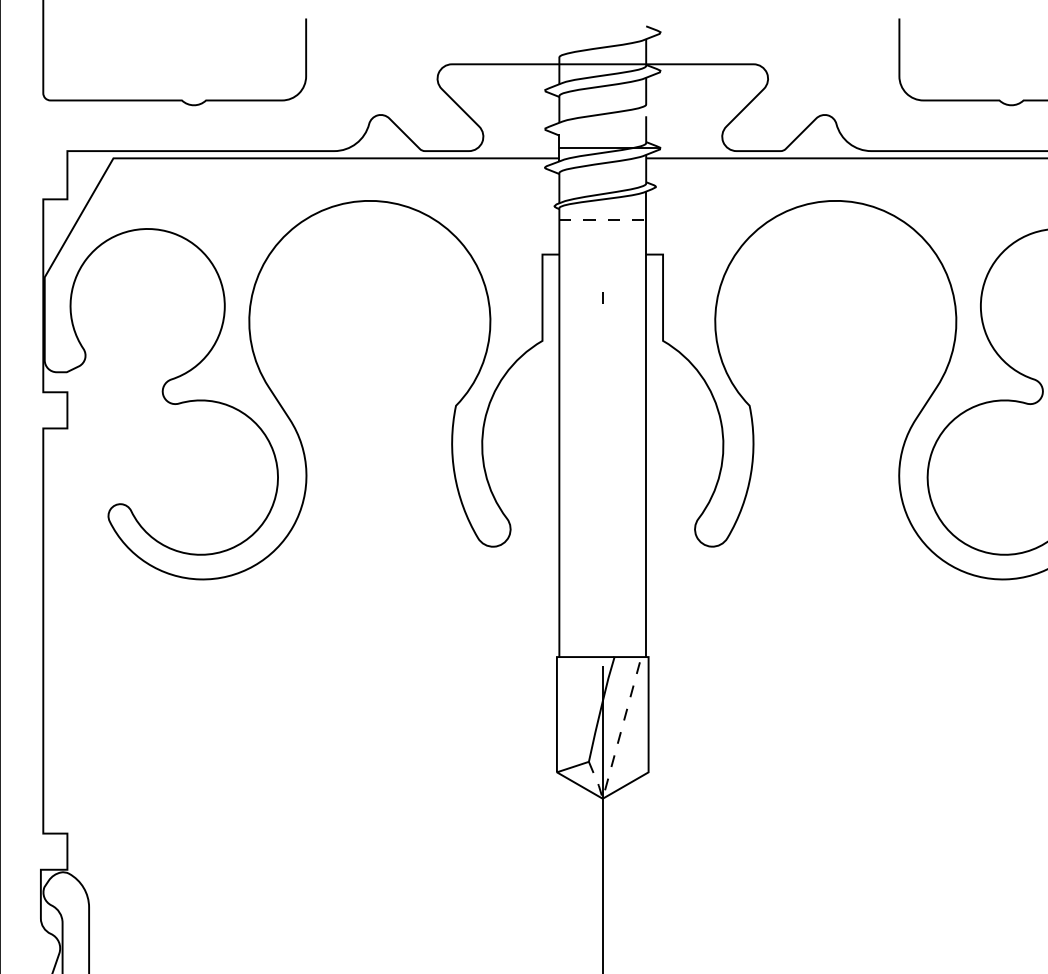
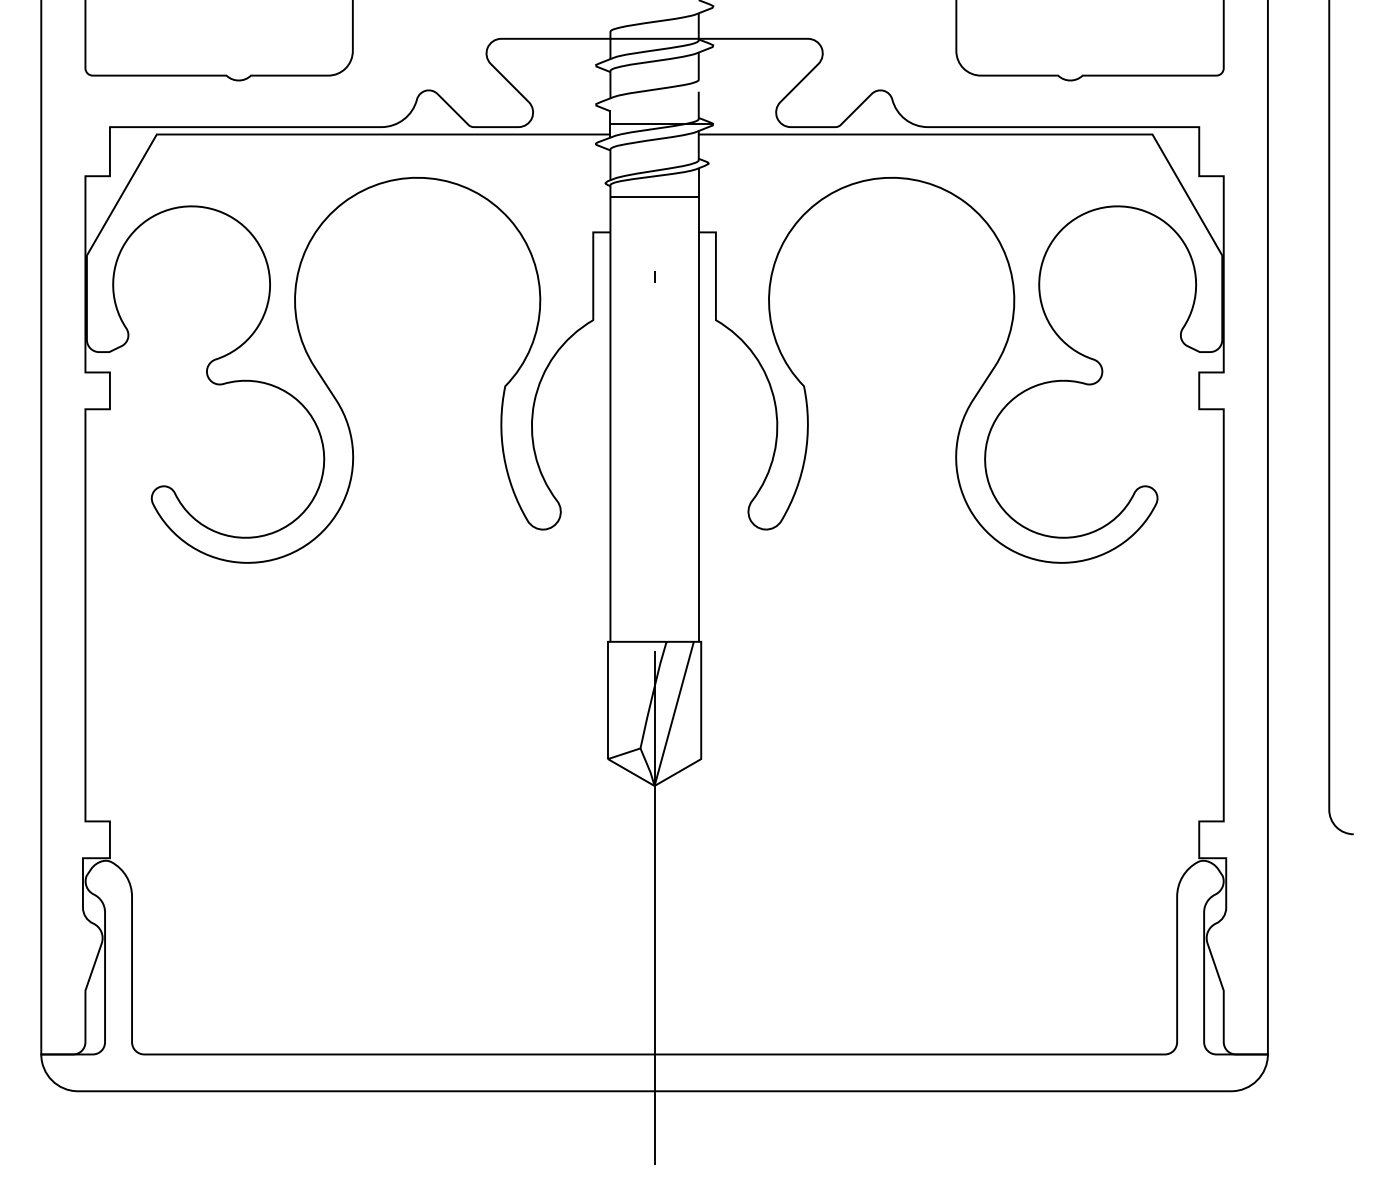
line: (603, 220) -> (655, 197), dashed -> solid
line: (616, 748) -> (668, 734), dashed -> solid

